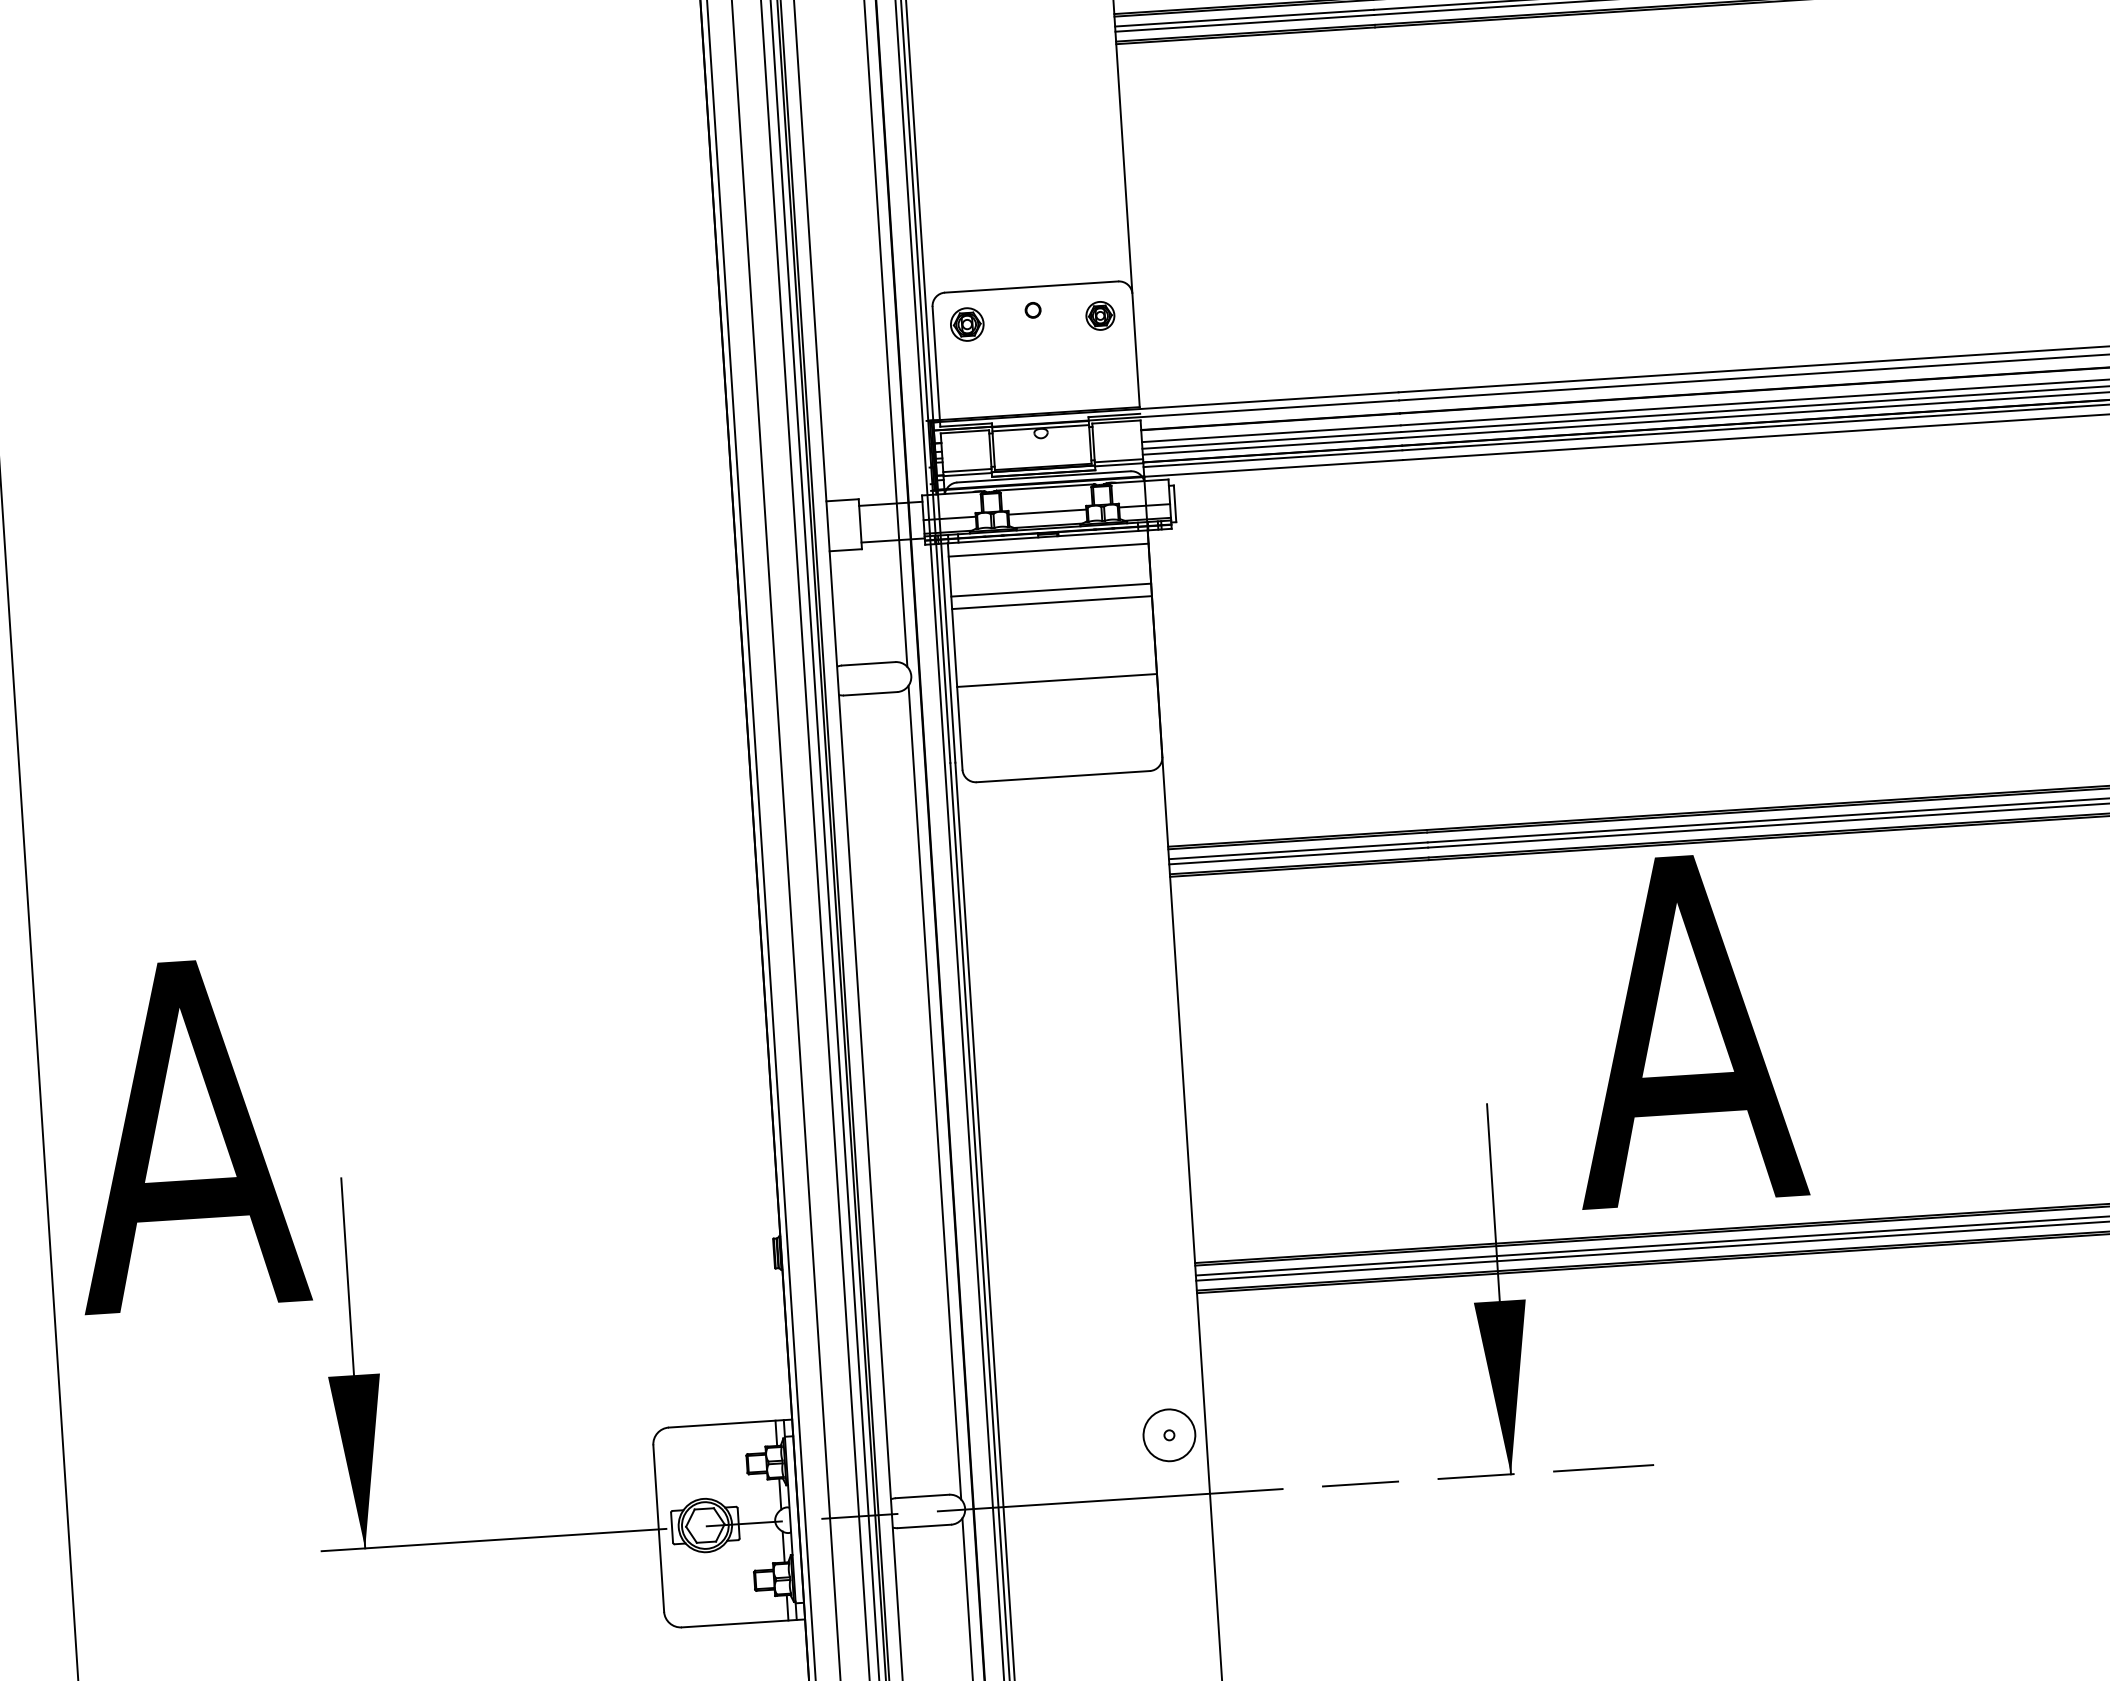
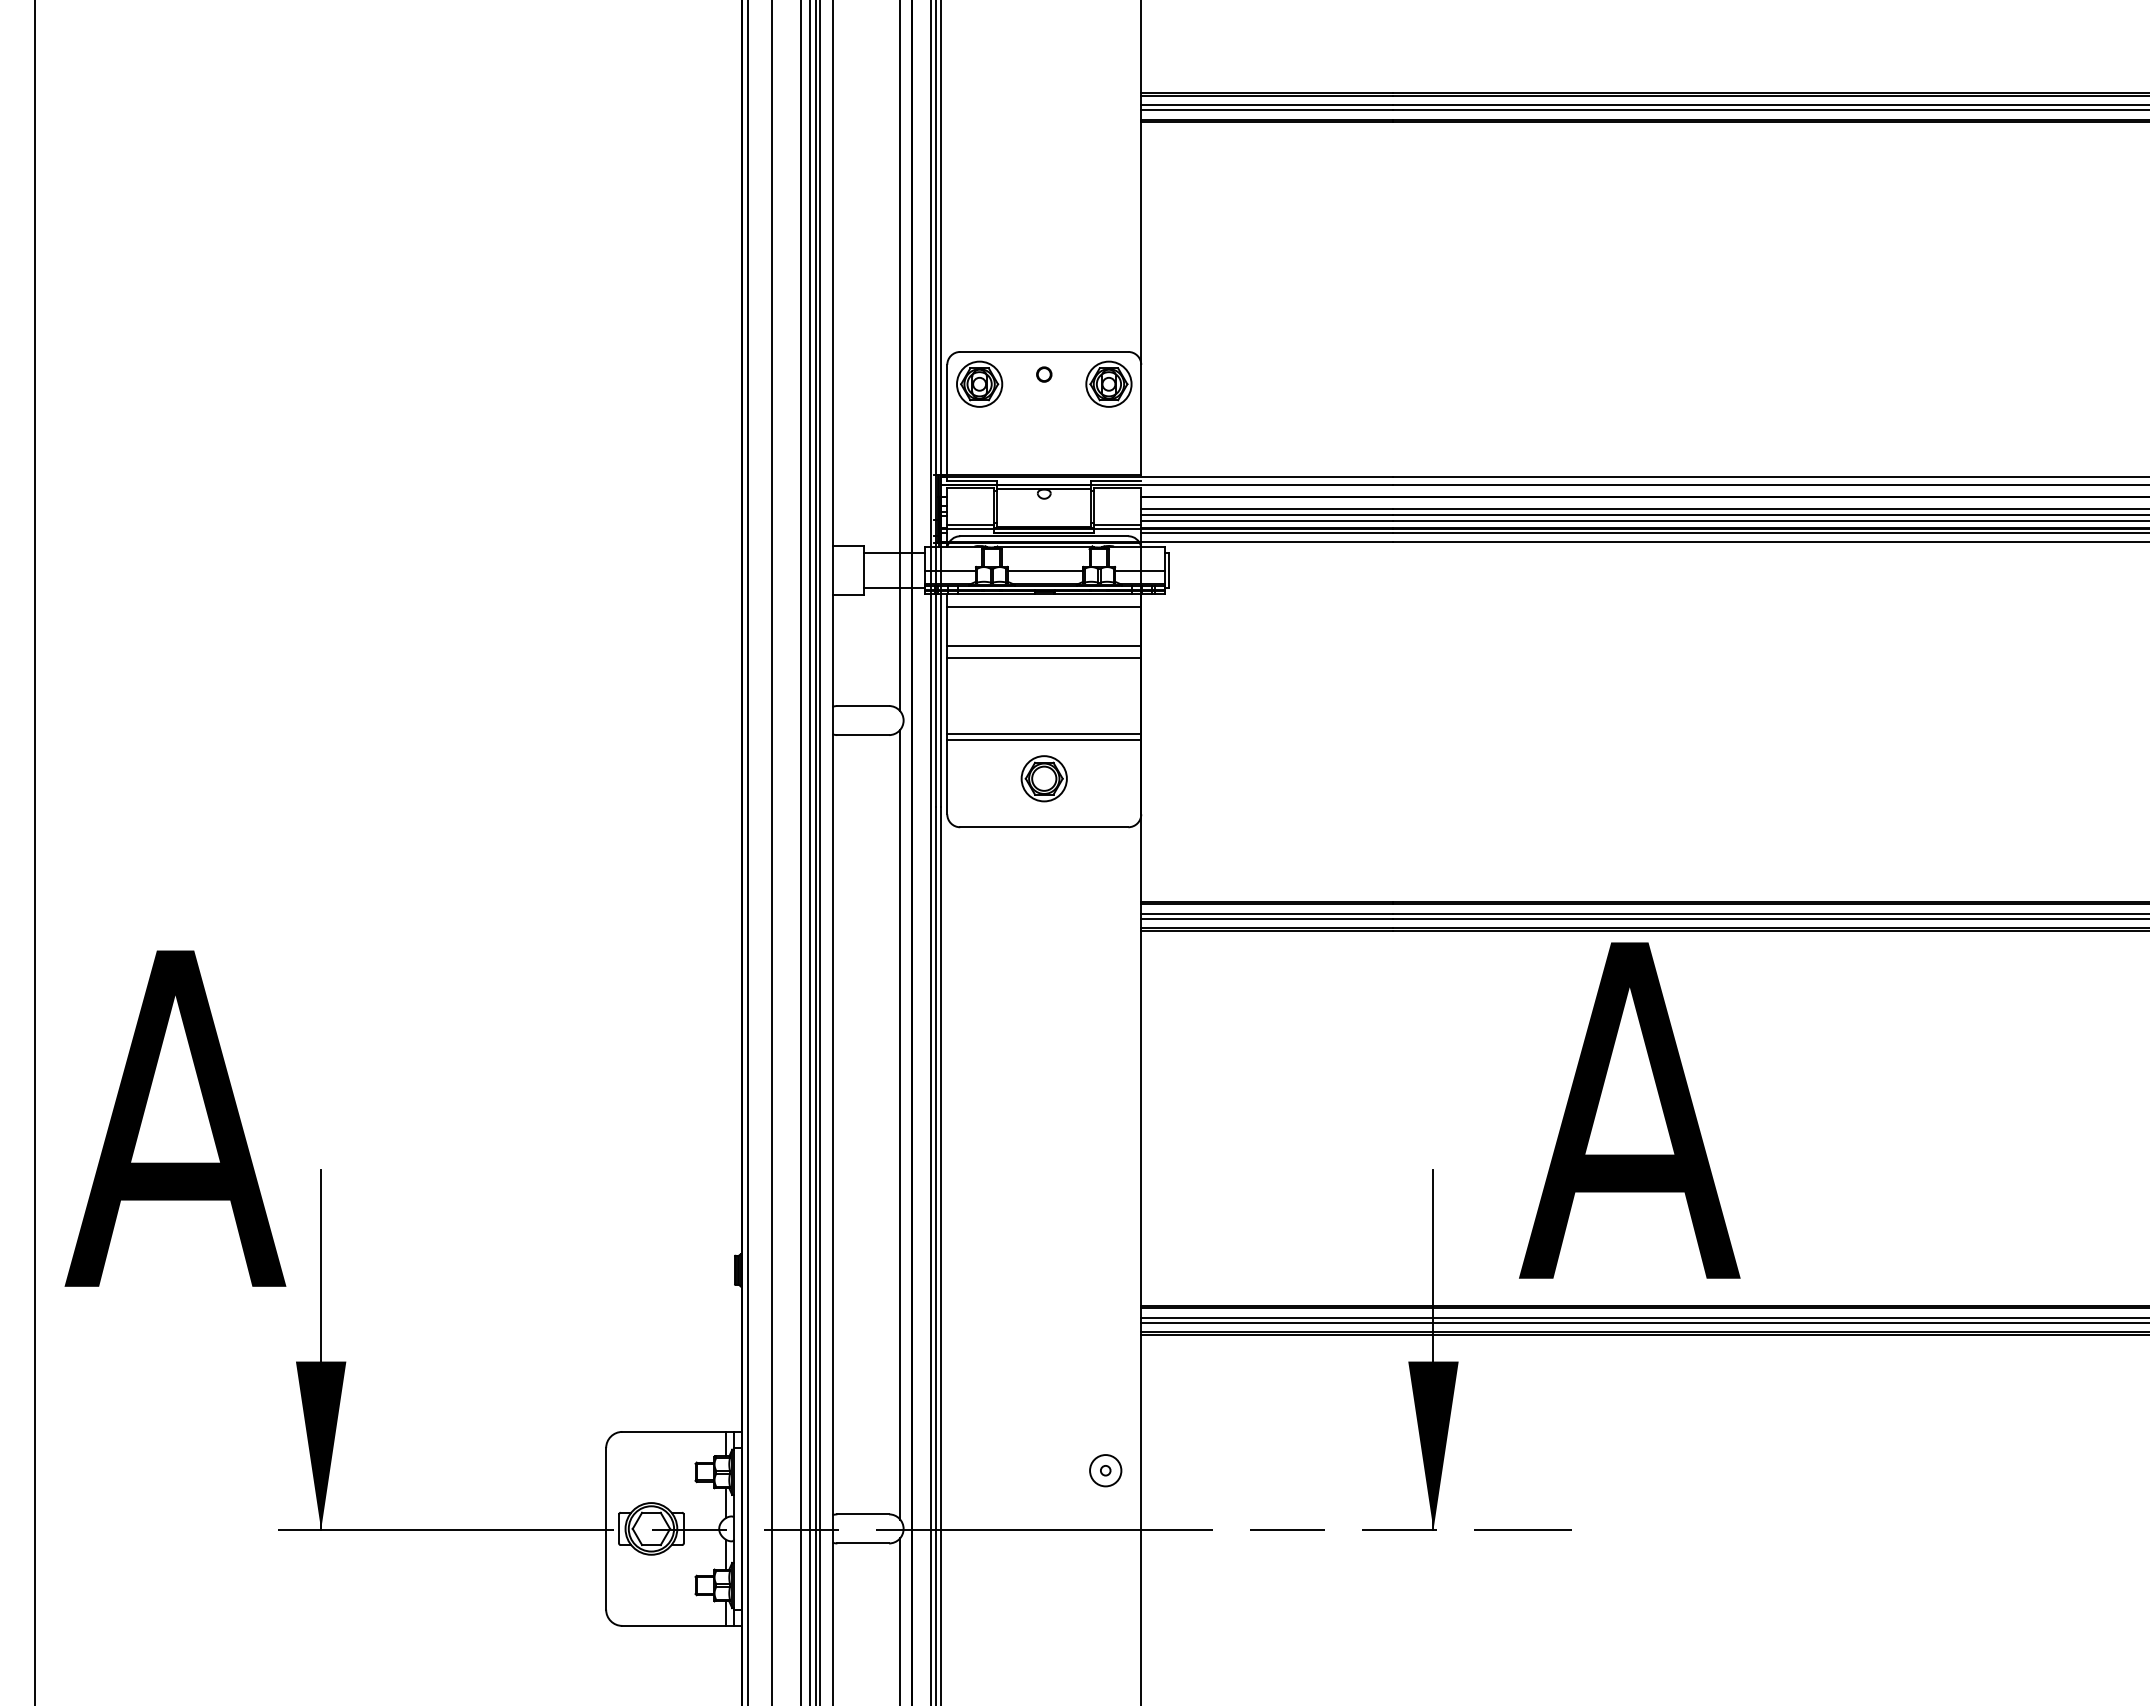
part: (1099, 315) -> (1108, 383), size x1.67
part: (967, 323) -> (979, 383), size x1.43
line: (1057, 686) -> (1044, 739), added
part: (1059, 726) -> (1043, 778), added
circle: (1169, 1435) -> (1105, 1470), size x0.62

